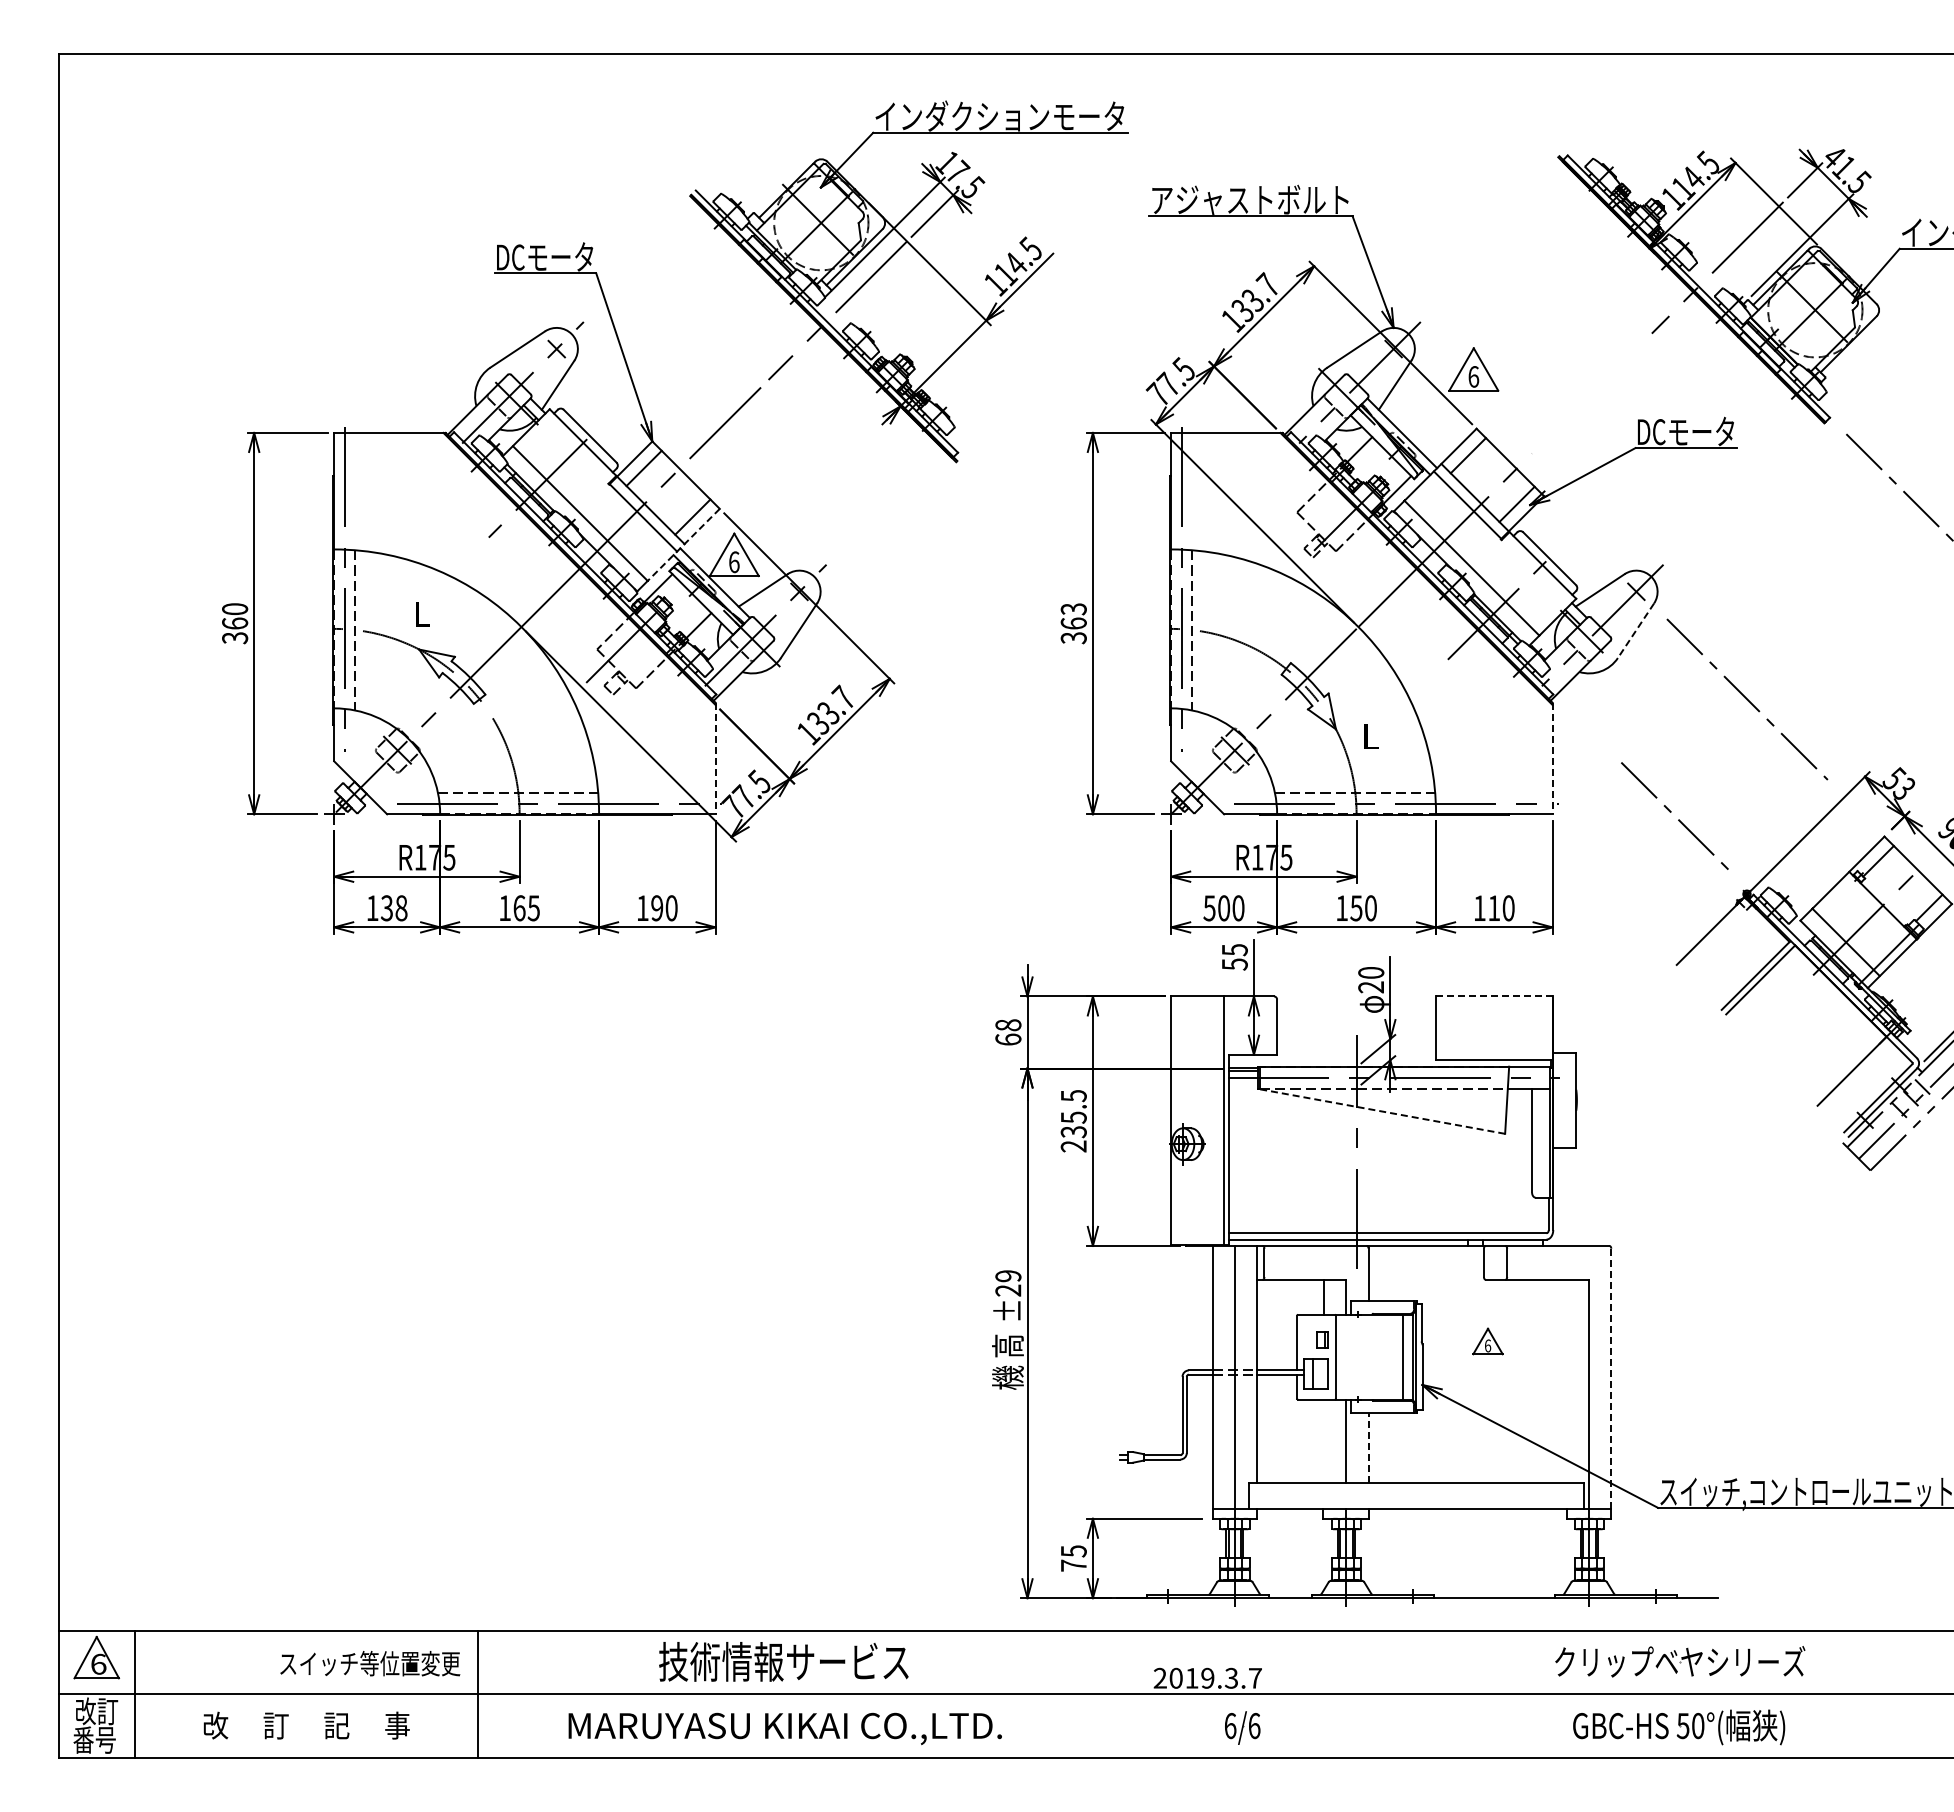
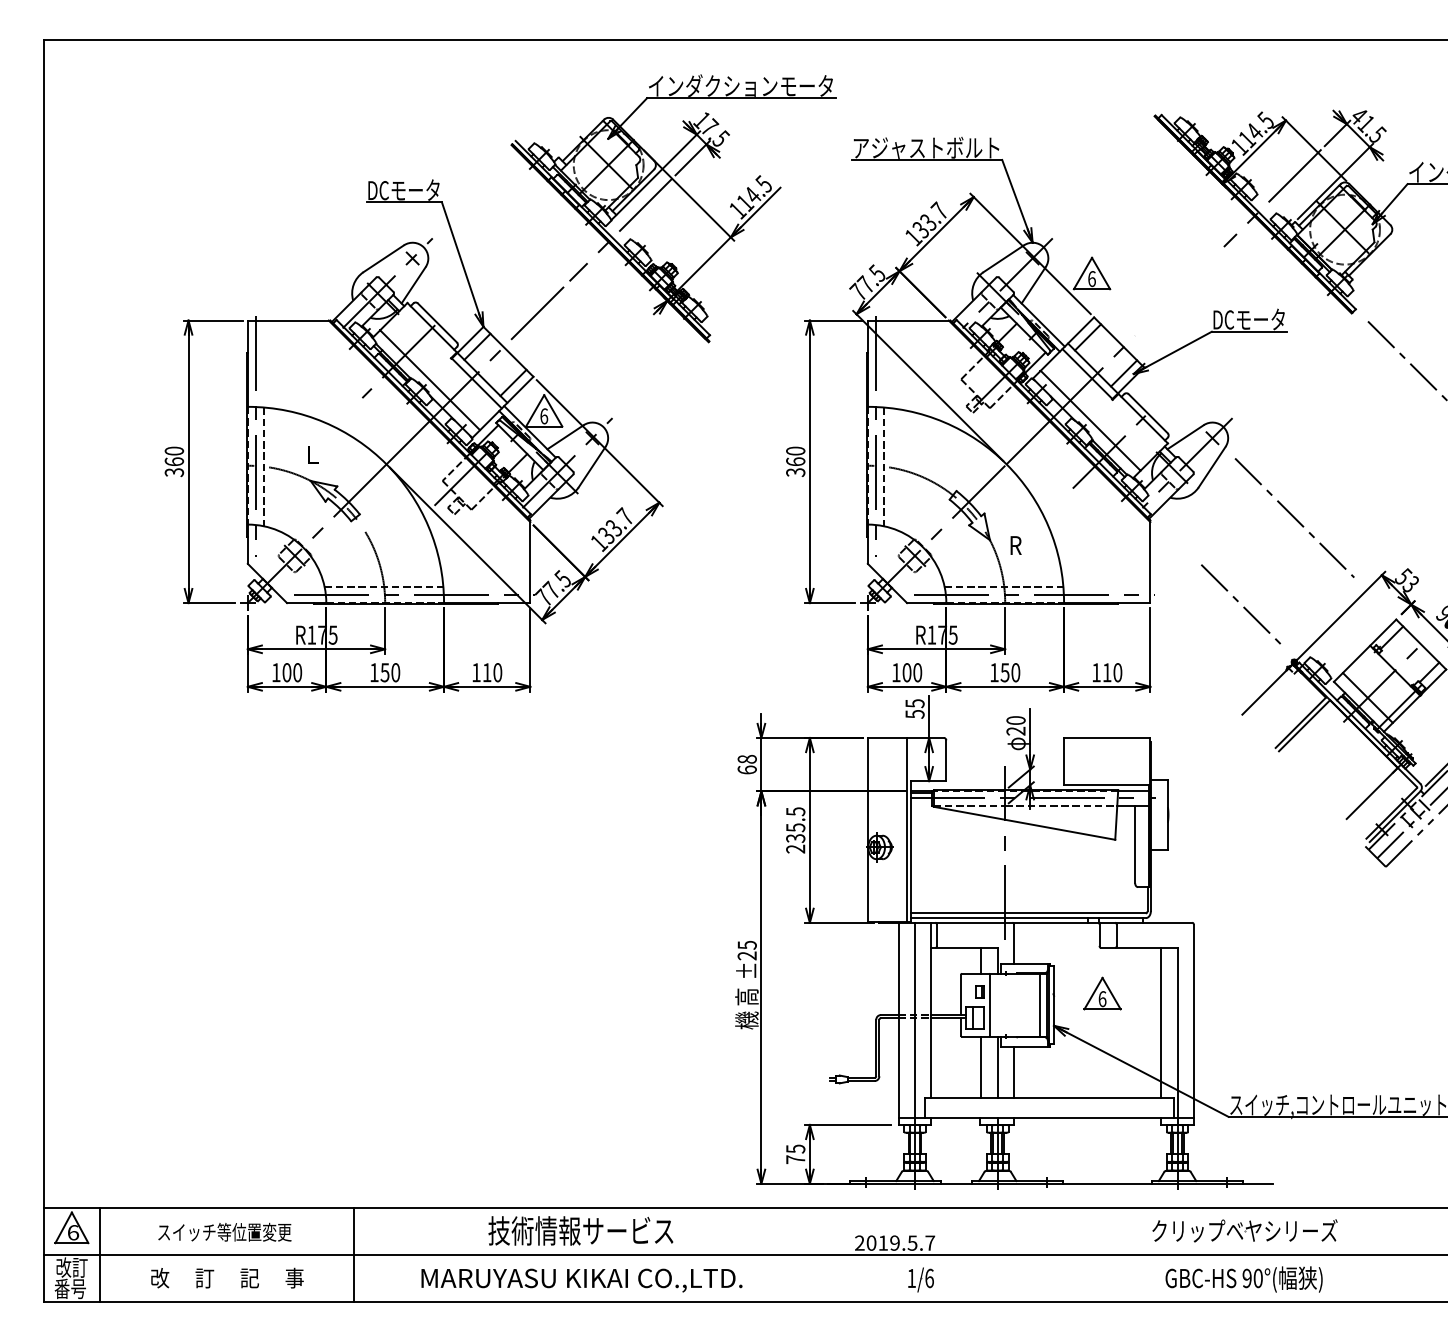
line: (683, 544) -> (506, 403), dashed -> solid
text: (1073, 609) -> (795, 451), 363 -> 360
line: (1635, 630) -> (1211, 466), dashed -> solid
text: (1371, 736) -> (1016, 545), L -> R
line: (715, 758) -> (530, 561), dashed -> solid
line: (1552, 758) -> (1150, 561), dashed -> solid
text: (394, 908) -> (292, 672), 138 -> 100
text: (526, 908) -> (390, 672), 165 -> 150
text: (657, 908) -> (487, 672), 190 -> 110
text: (1209, 908) -> (896, 672), 500 -> 100
line: (1493, 996) -> (1106, 738), dashed -> solid
line: (1383, 1111) -> (1025, 823), dashed -> solid
text: (1008, 1276) -> (747, 945), ±29 -> ±25
part: (1487, 1341) -> (1102, 993), size x1.67
line: (1611, 1379) -> (1194, 1021), dashed -> solid
line: (1567, 1380) -> (1161, 1022), added
line: (1324, 1440) -> (981, 1066), added
line: (1368, 1448) -> (1014, 1072), dashed -> solid
text: (370, 1663) -> (225, 1232), moved
text: (1231, 1677) -> (912, 1242), 2019.3.7 -> 2019.5.7
text: (1230, 1725) -> (911, 1278), 6/6 -> 1/6
text: (1682, 1726) -> (1246, 1278), 50°( -> 90°(

